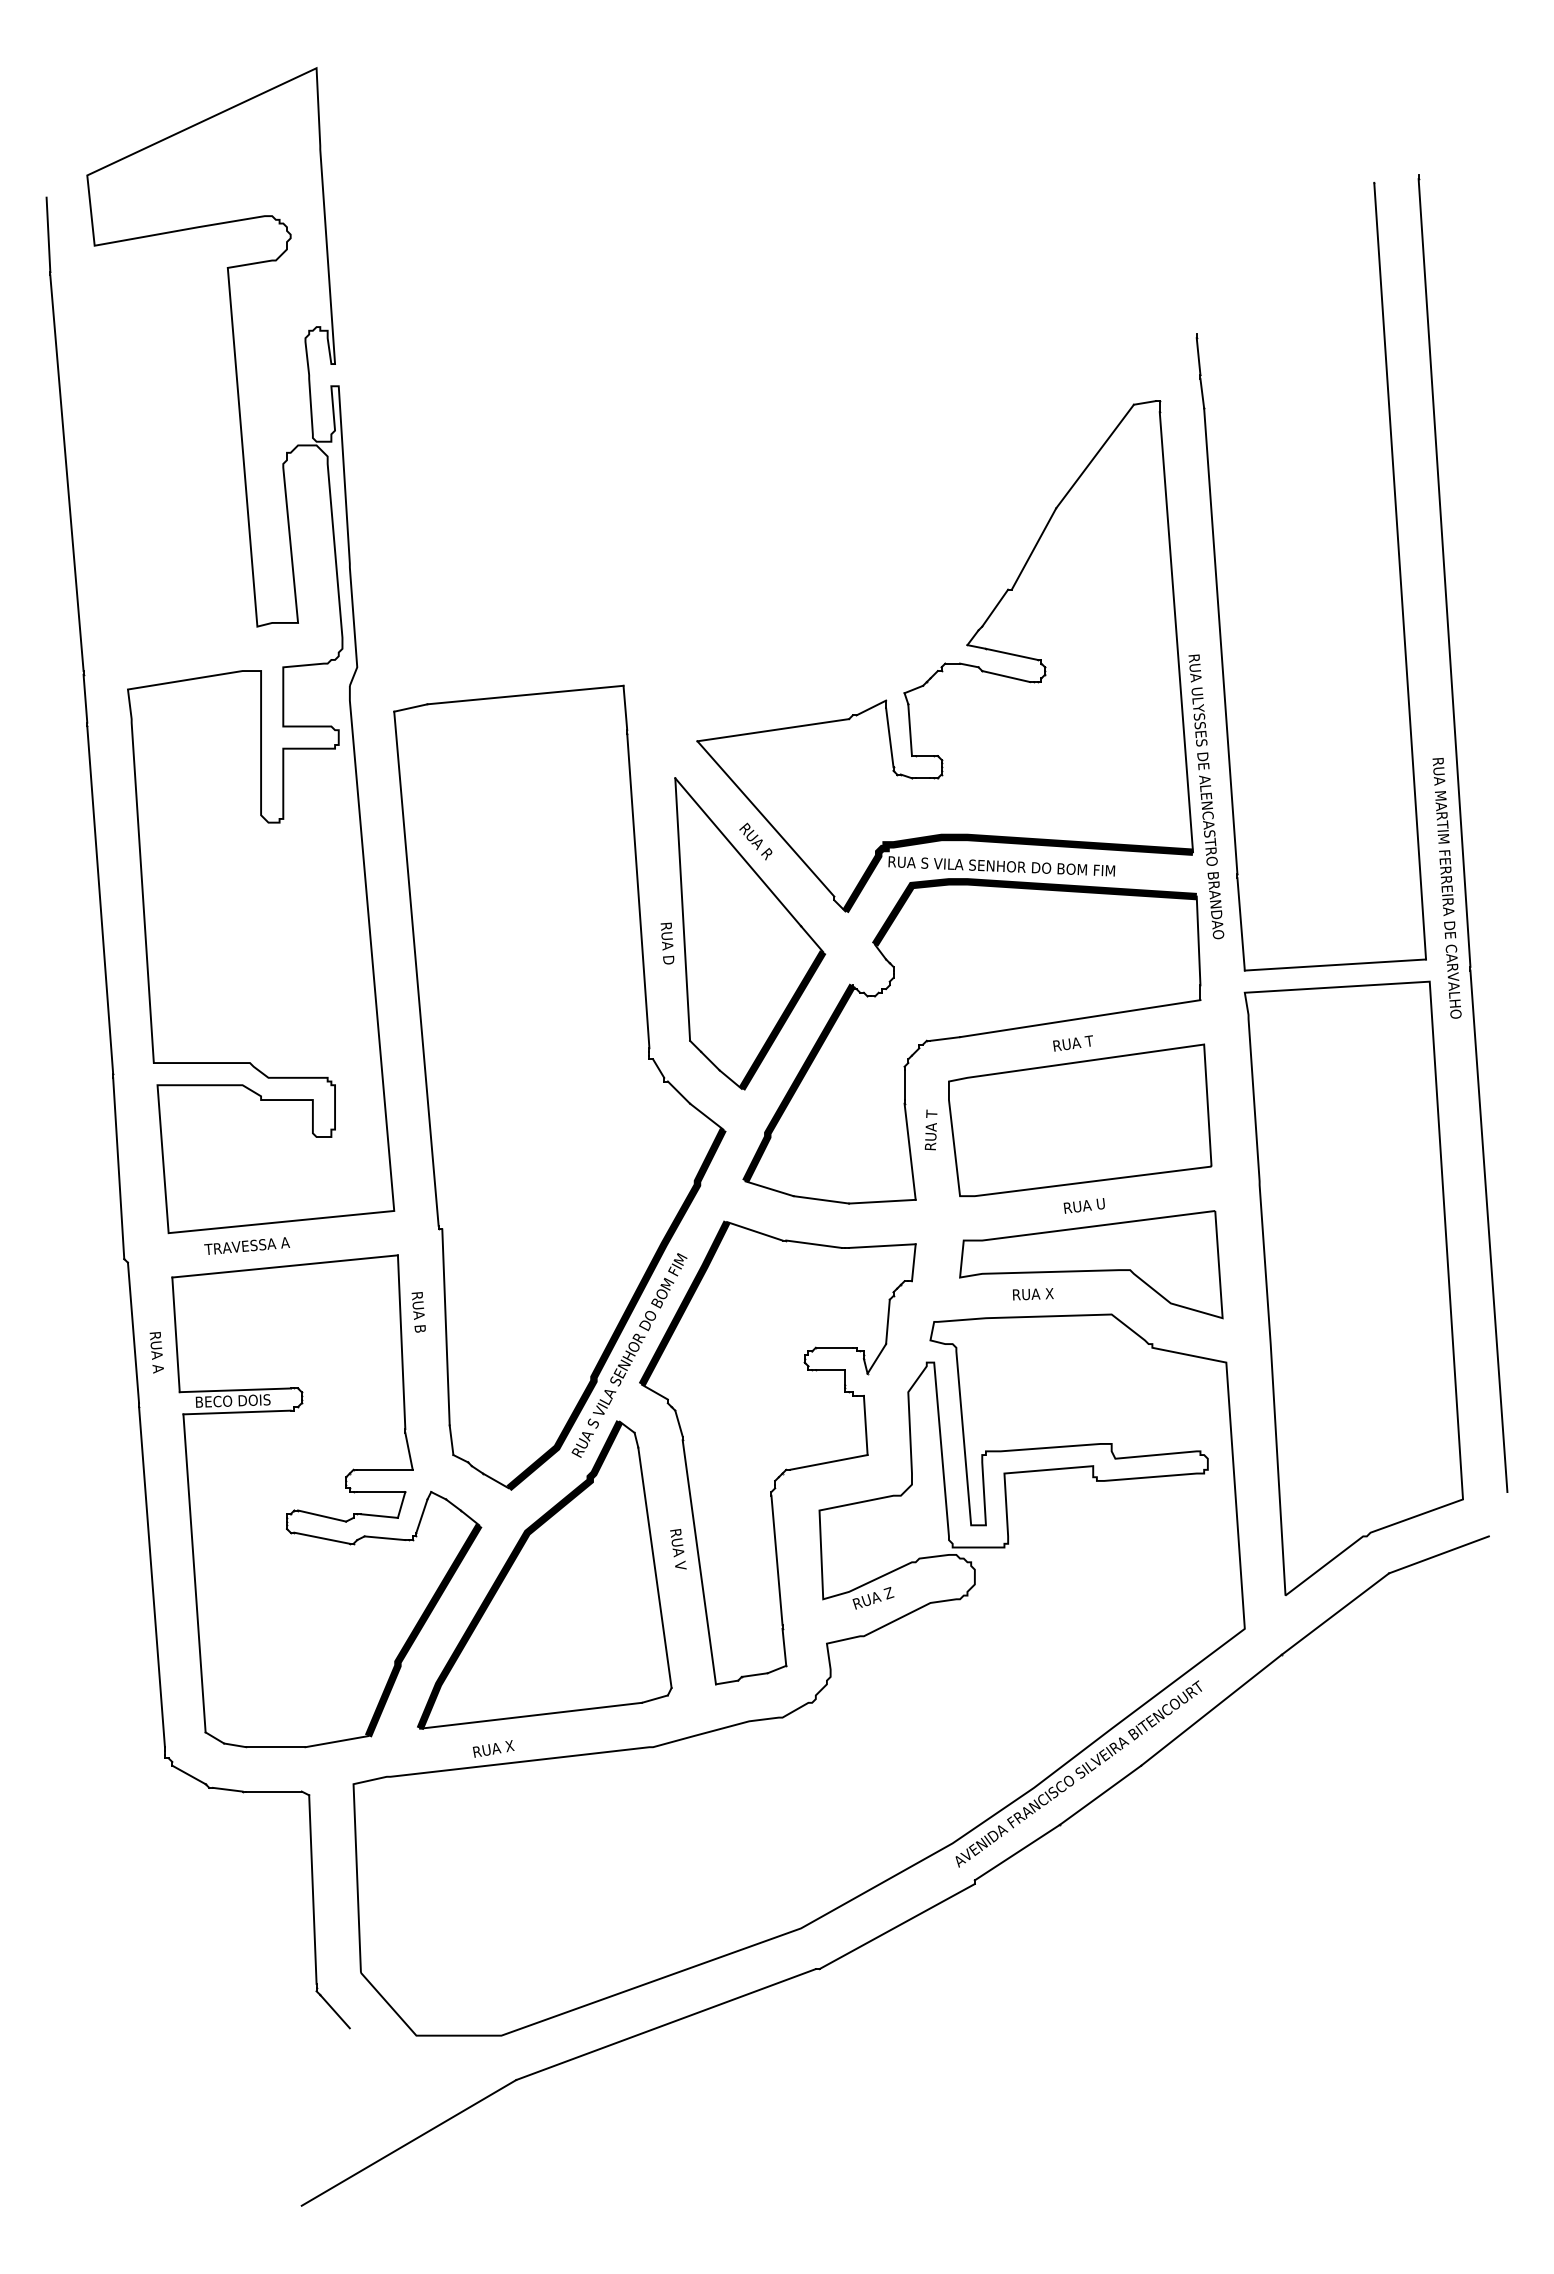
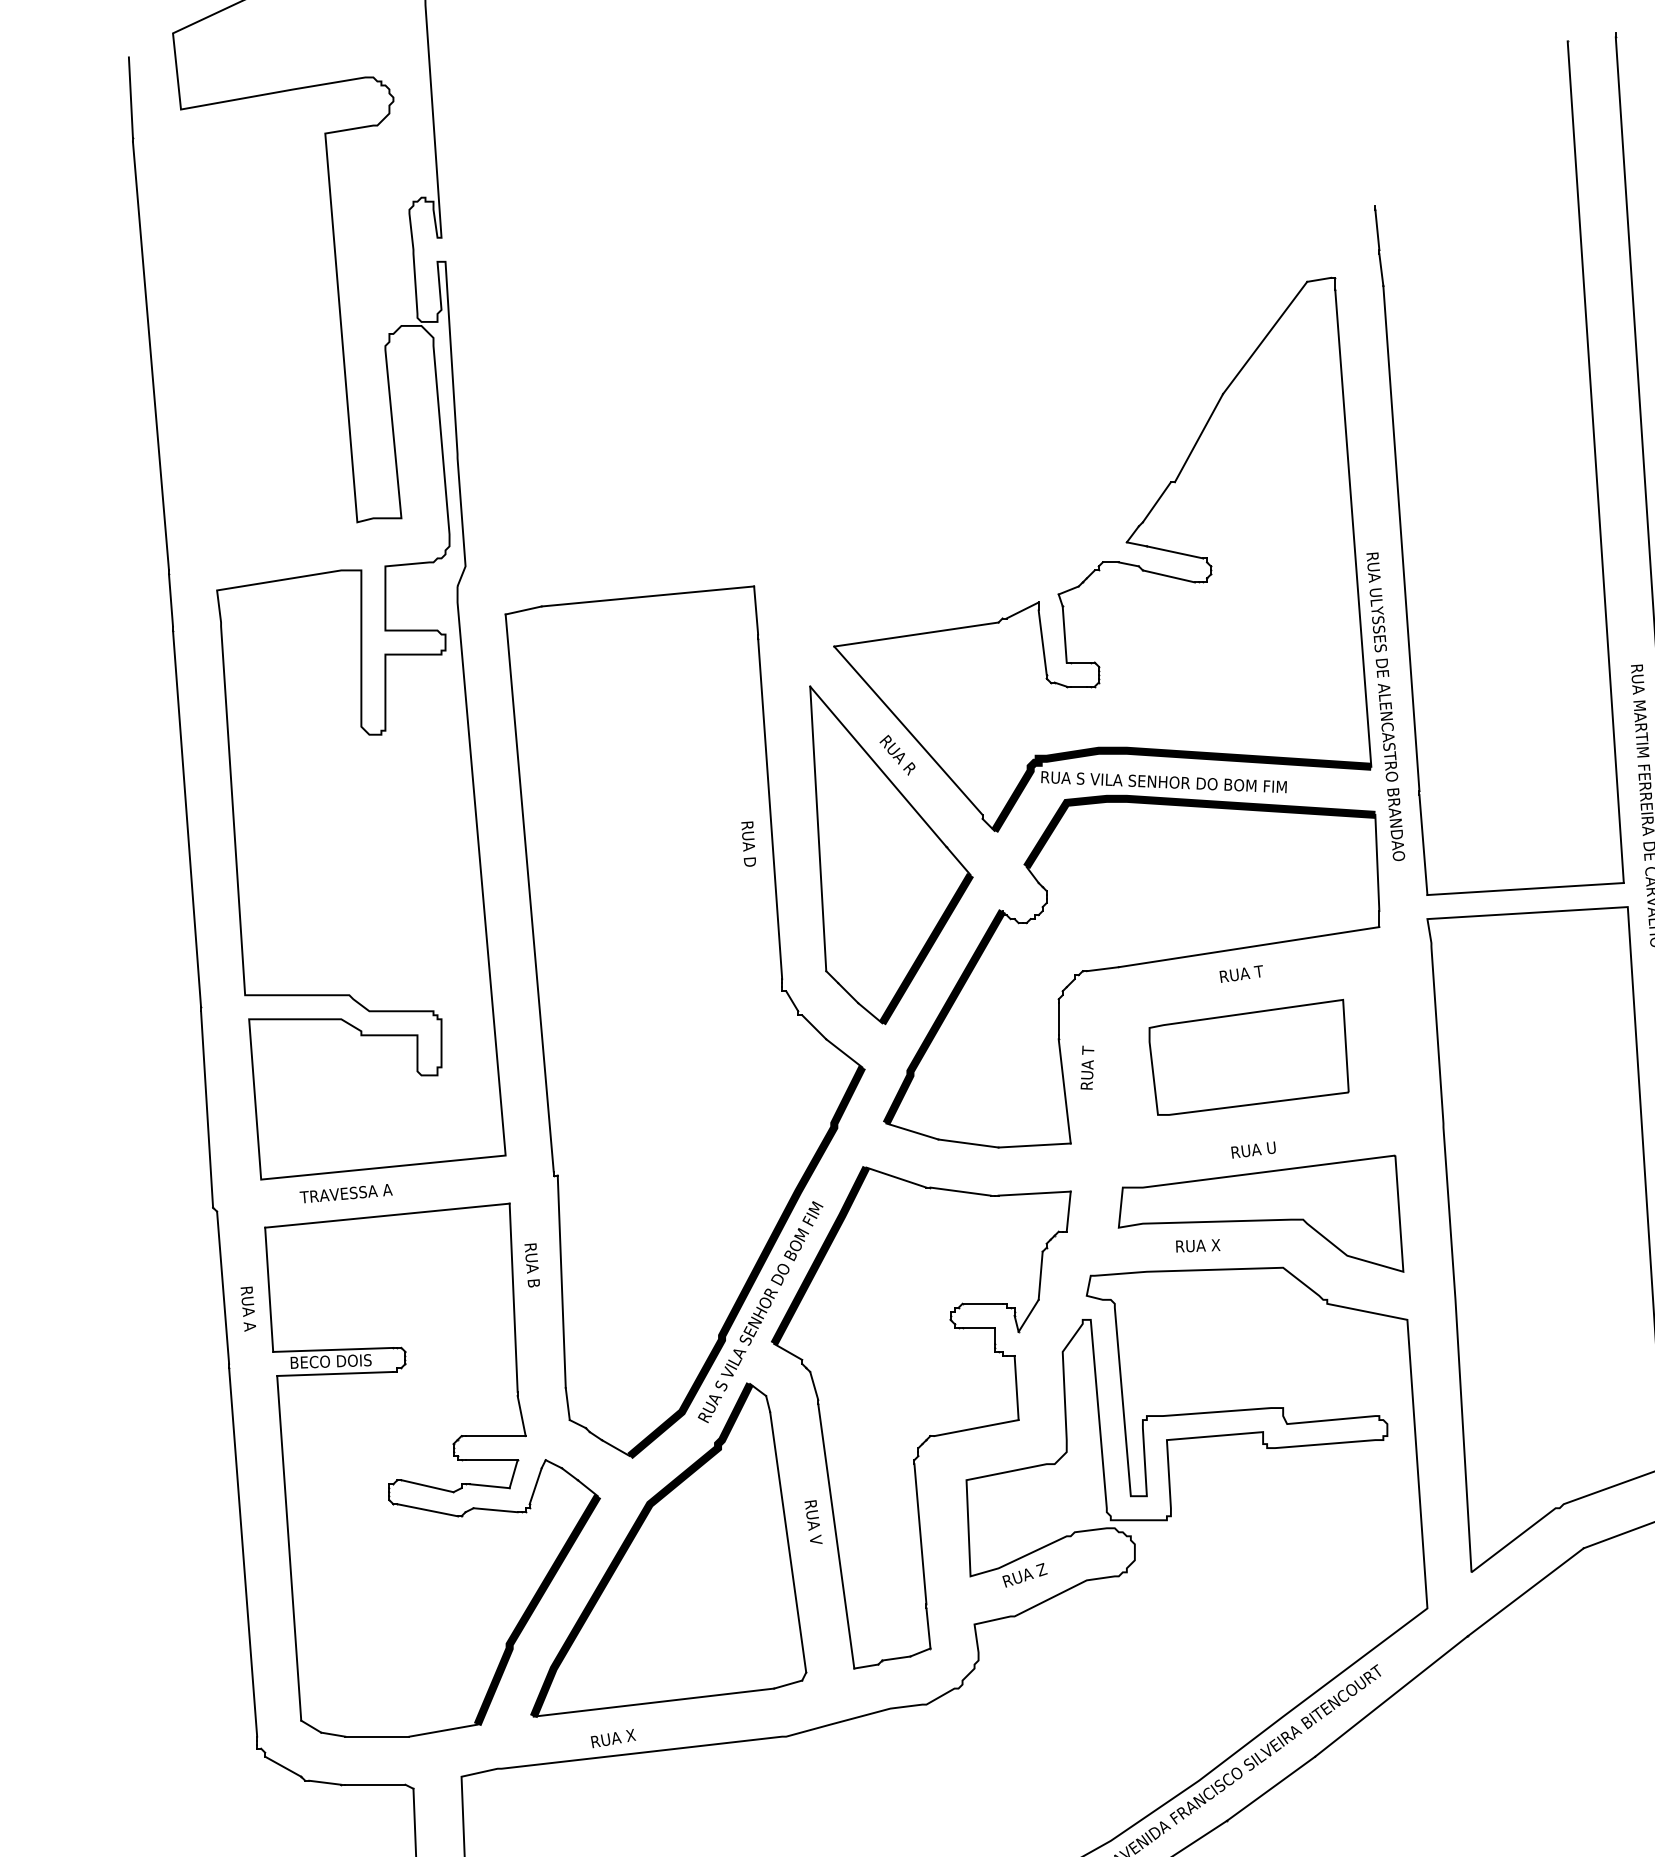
text: (667, 943) -> (748, 844), moved
part: (1080, 1120) -> (1249, 1057), size x0.7

